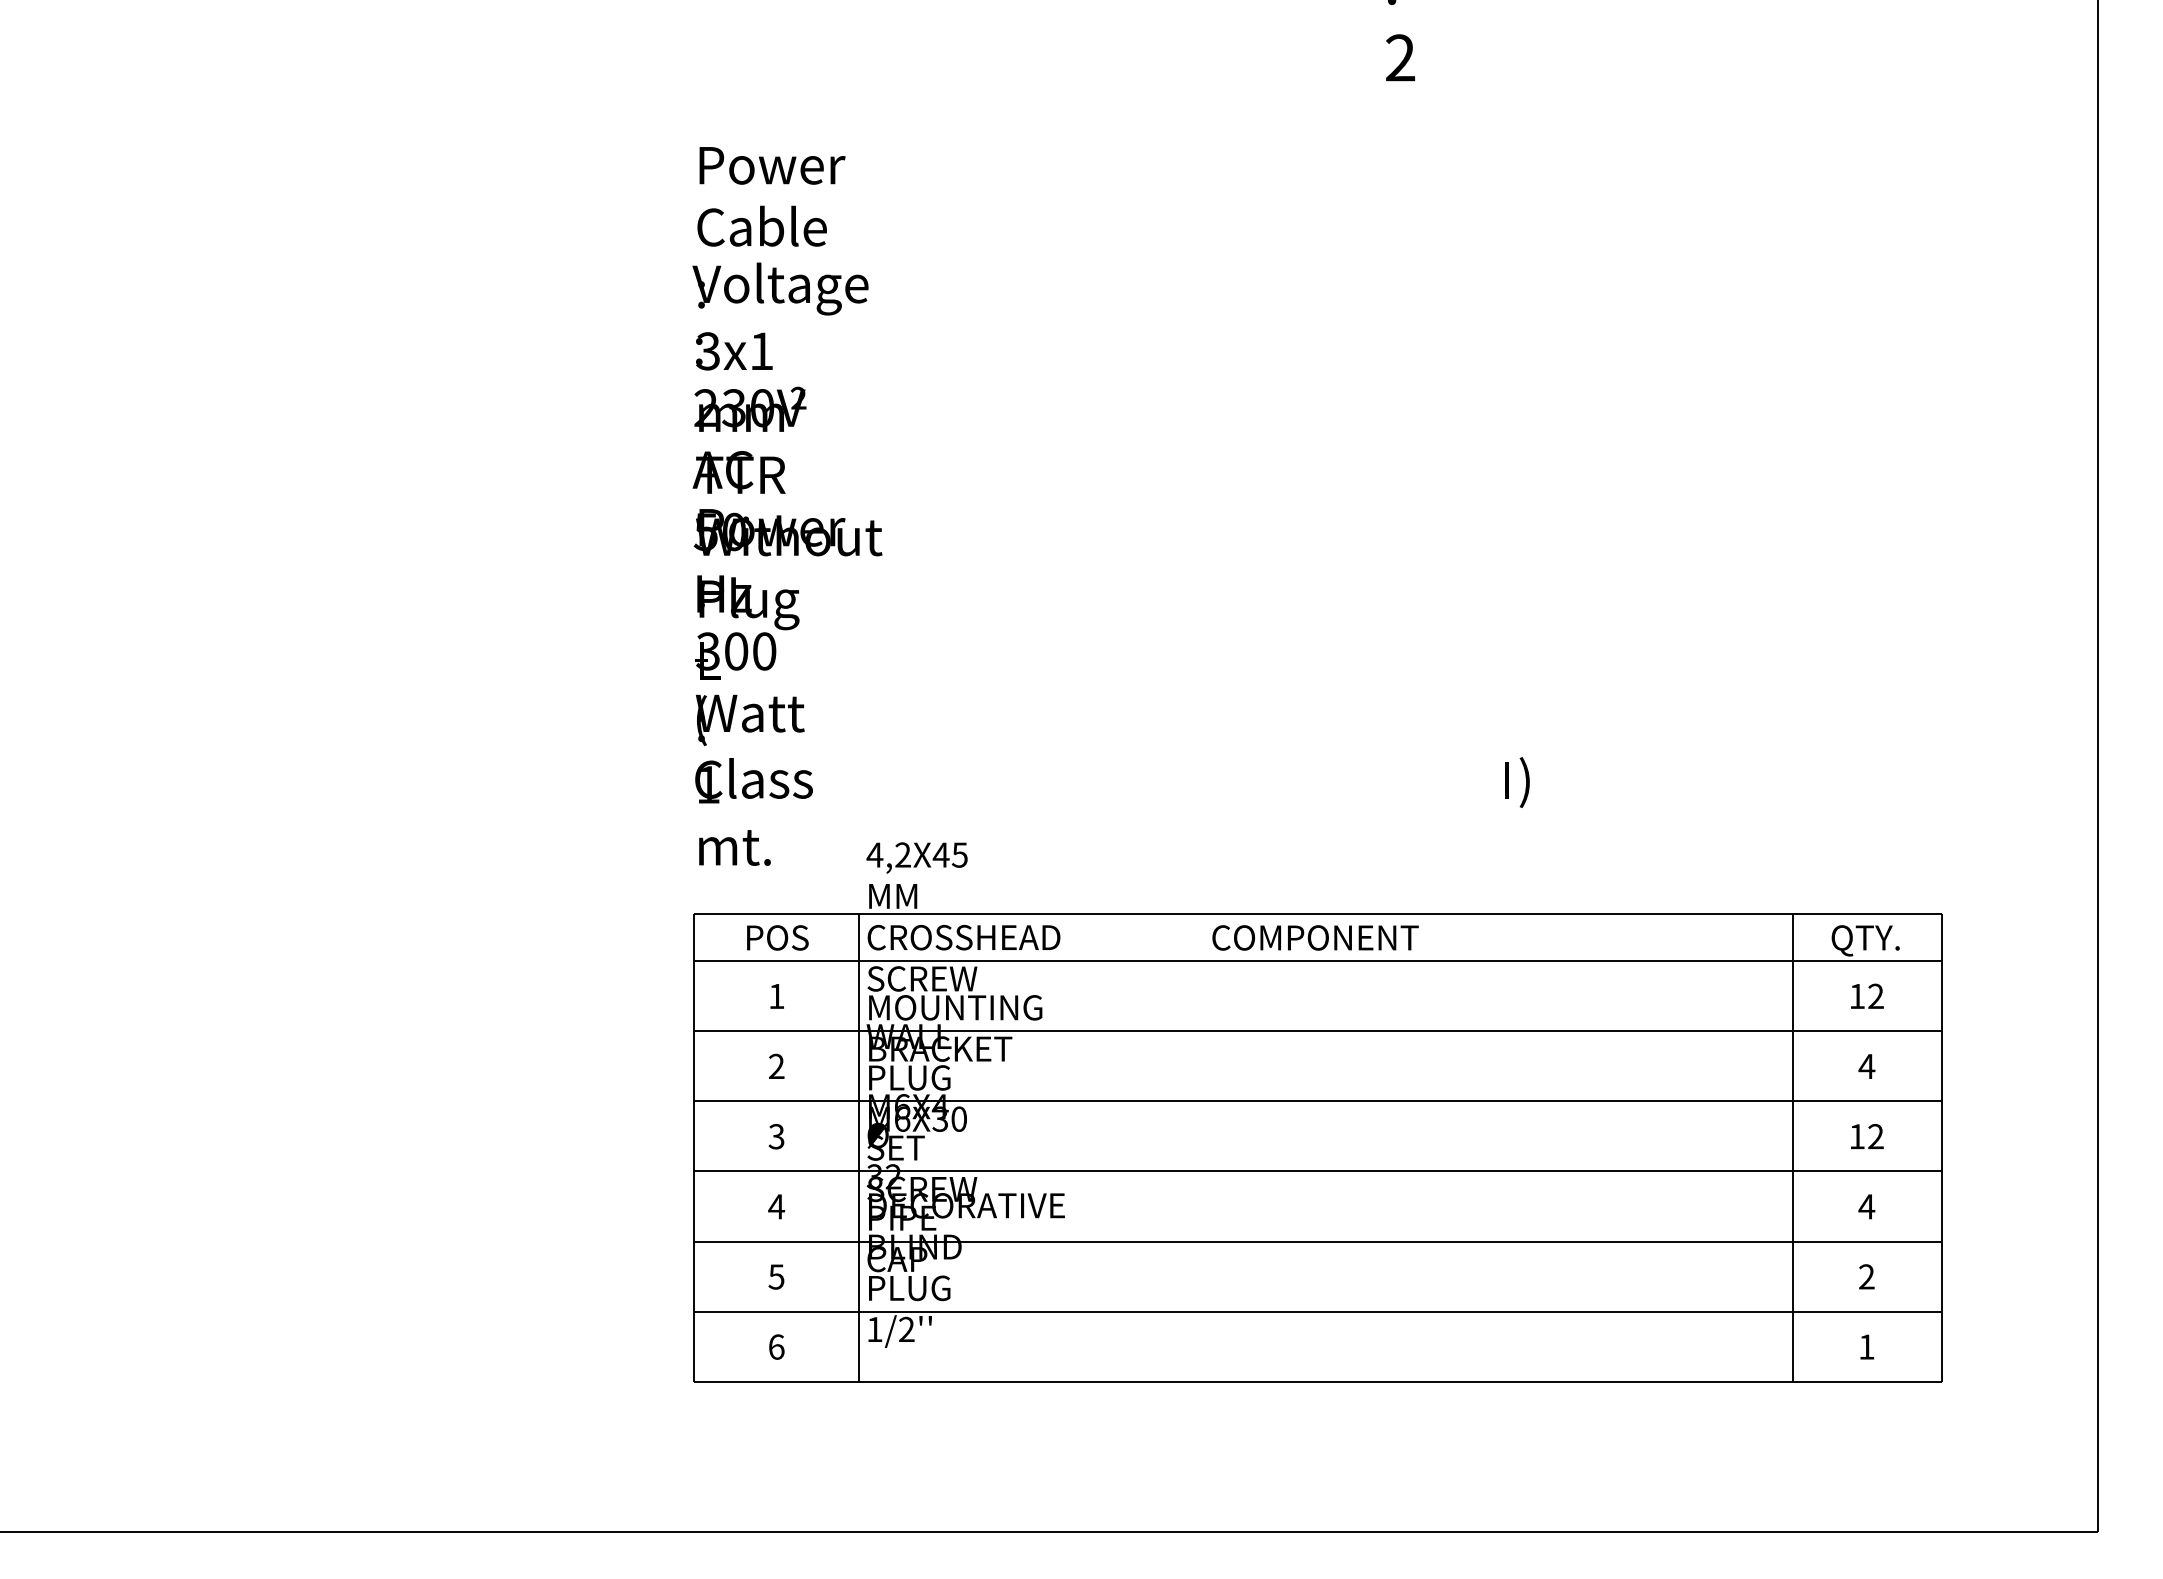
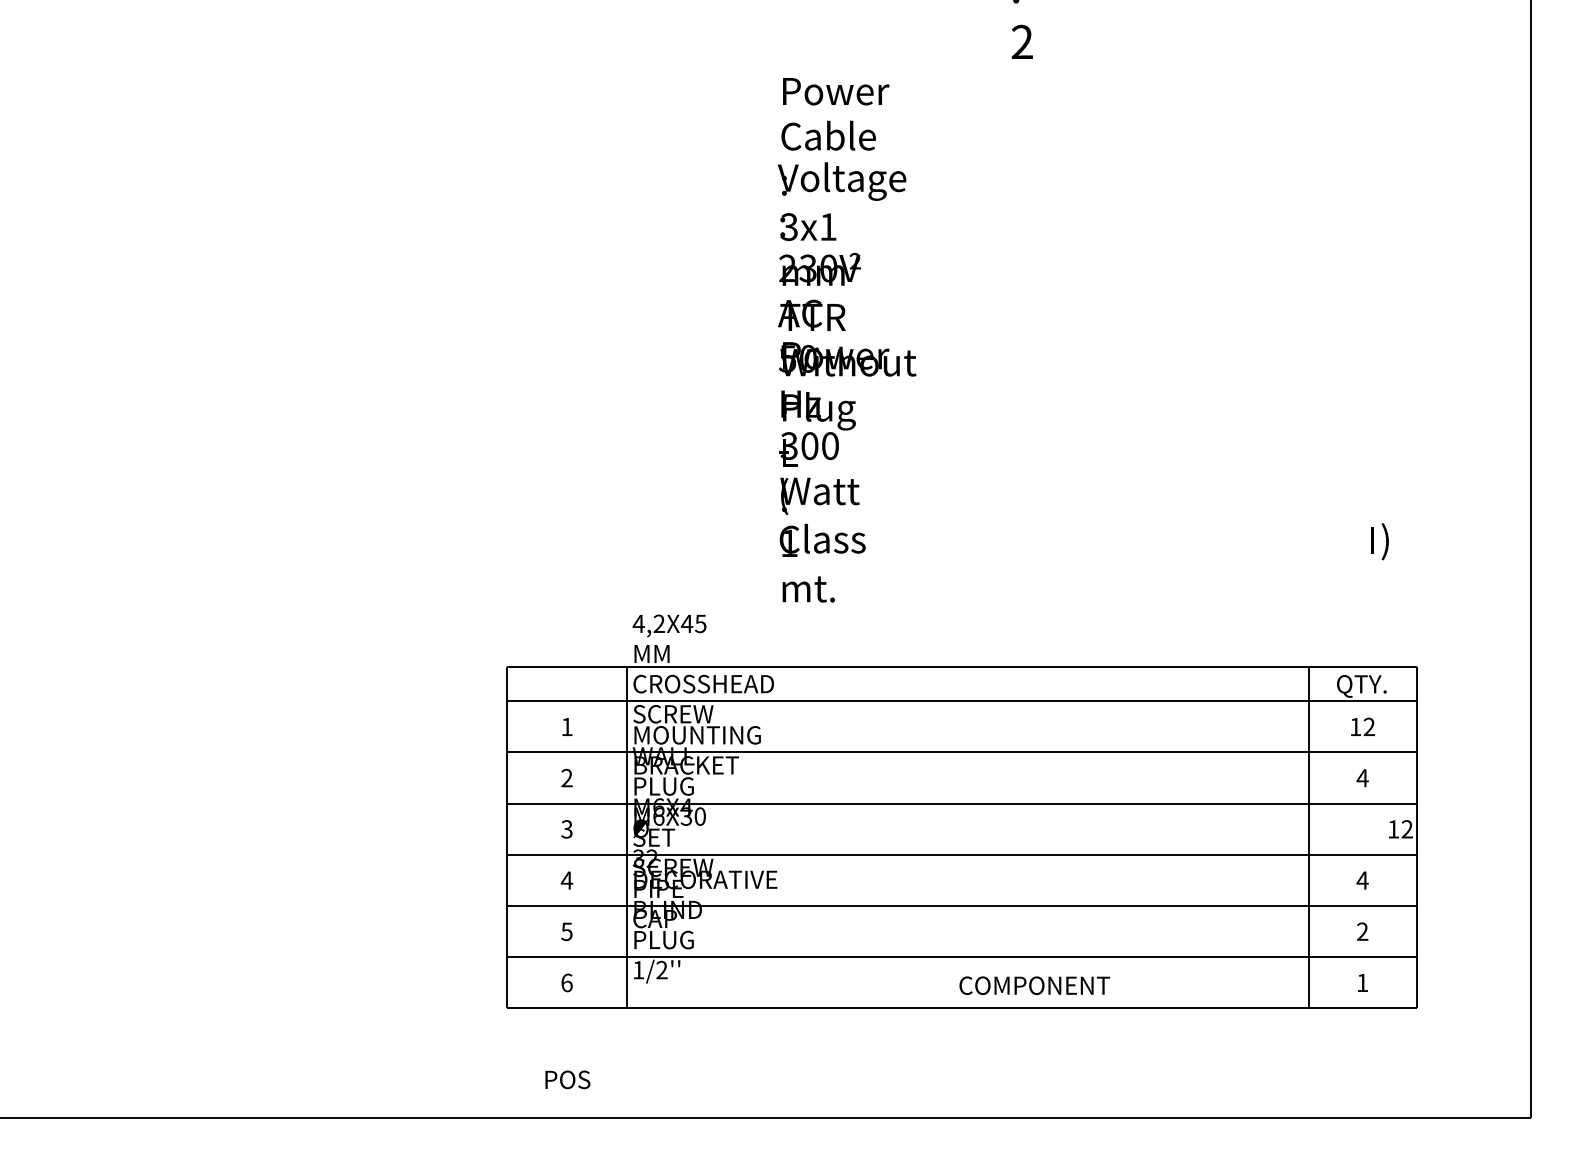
text: (1110, 506) -> (1082, 340), moved
text: (777, 937) -> (567, 1079), moved
text: (1315, 937) -> (1034, 985), moved
text: (1867, 1136) -> (1401, 829), moved

